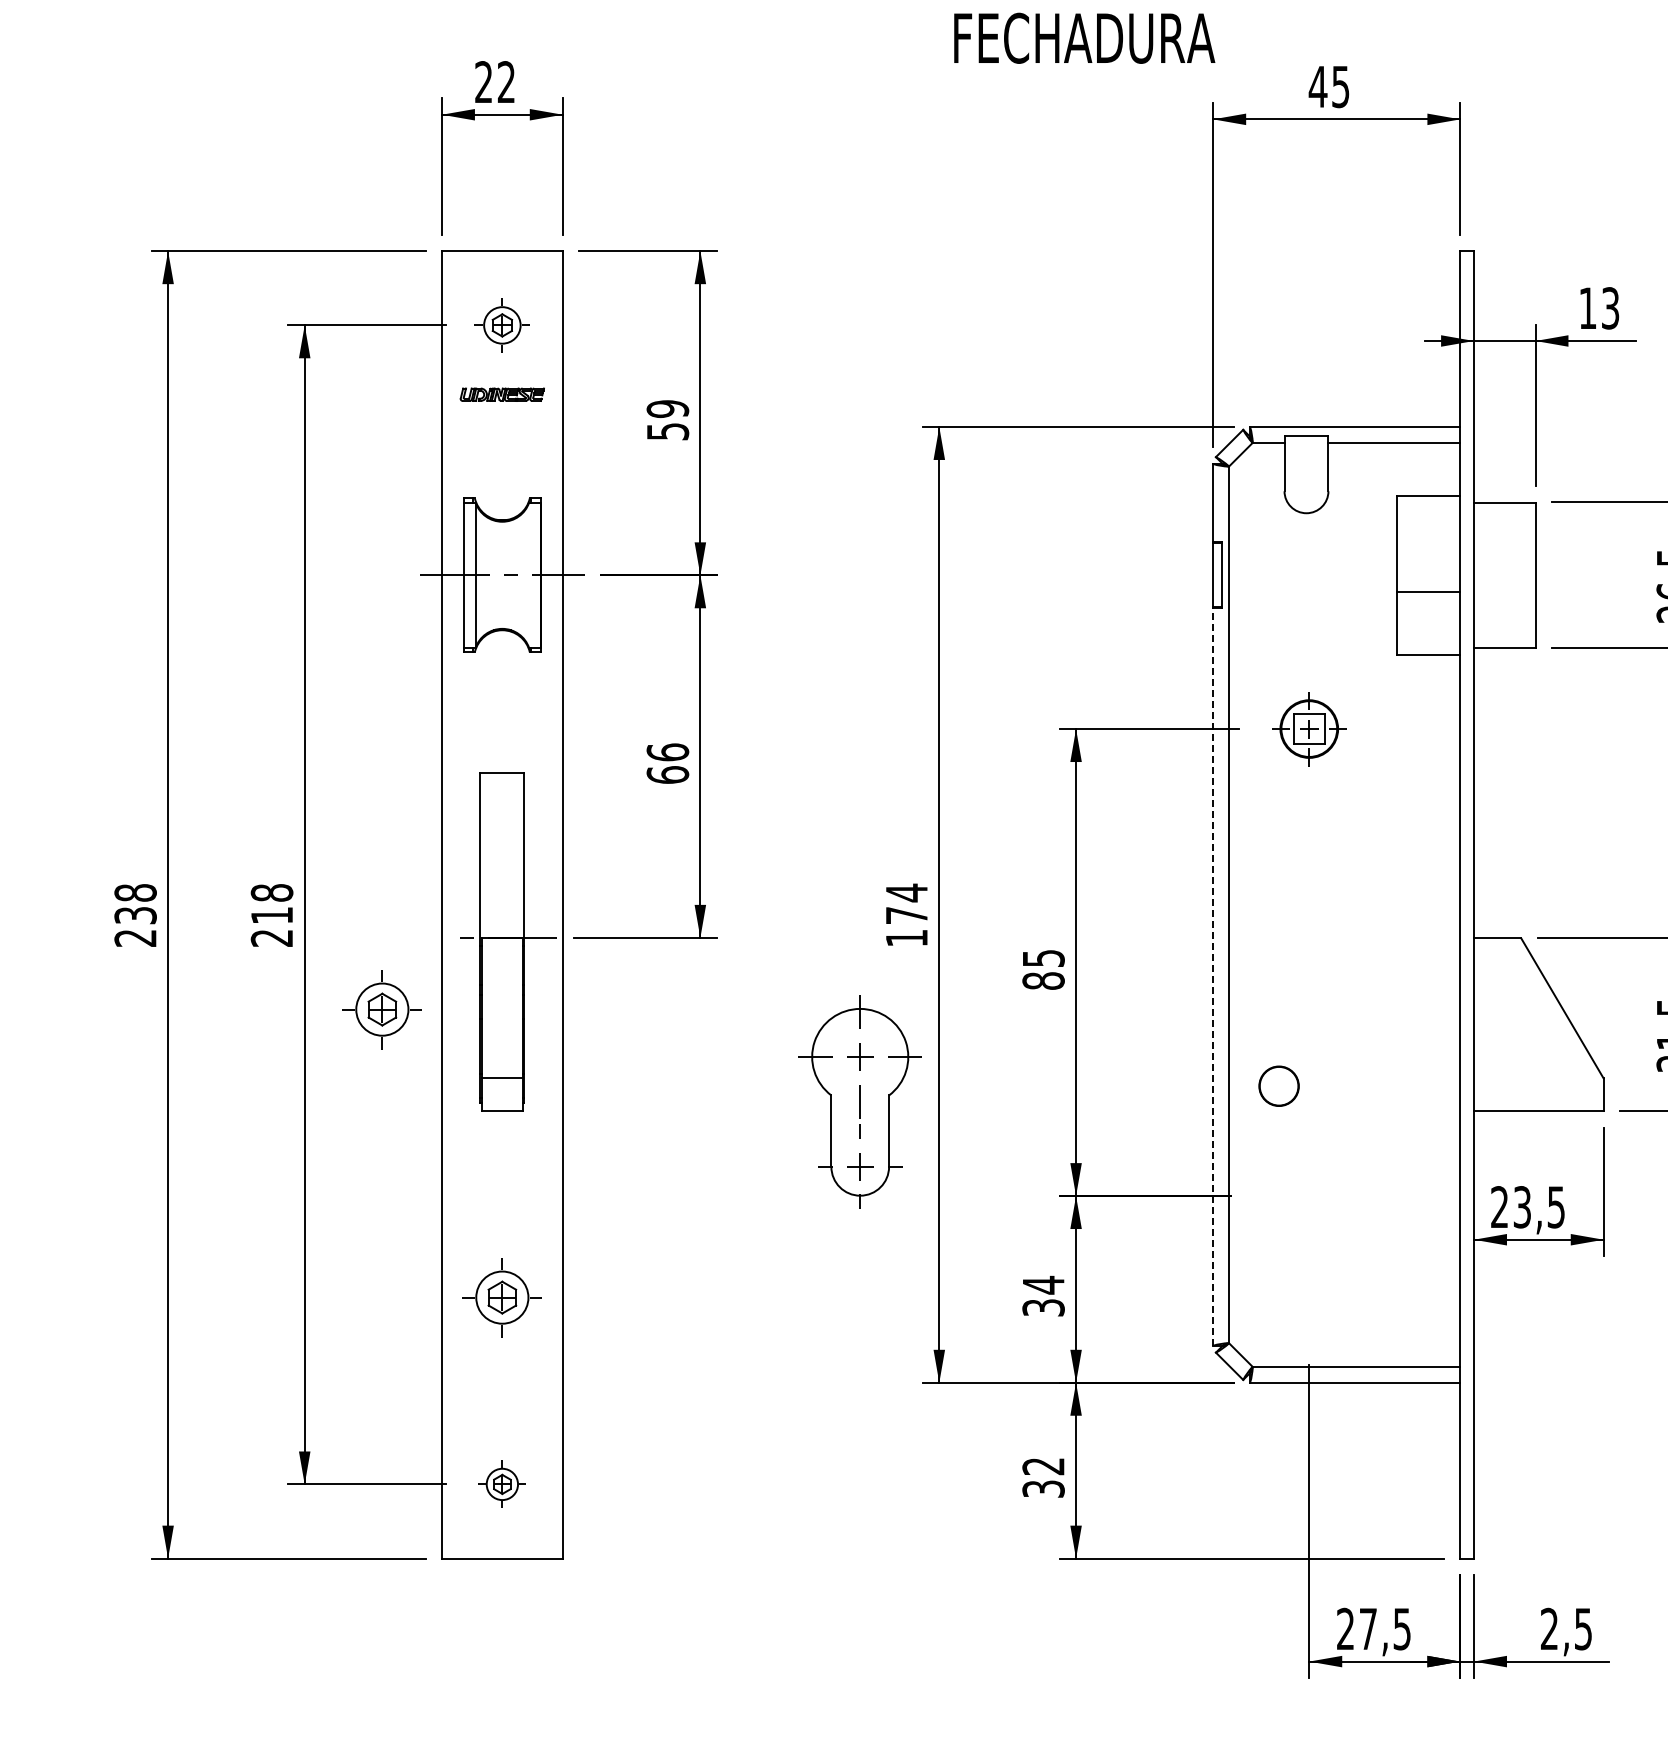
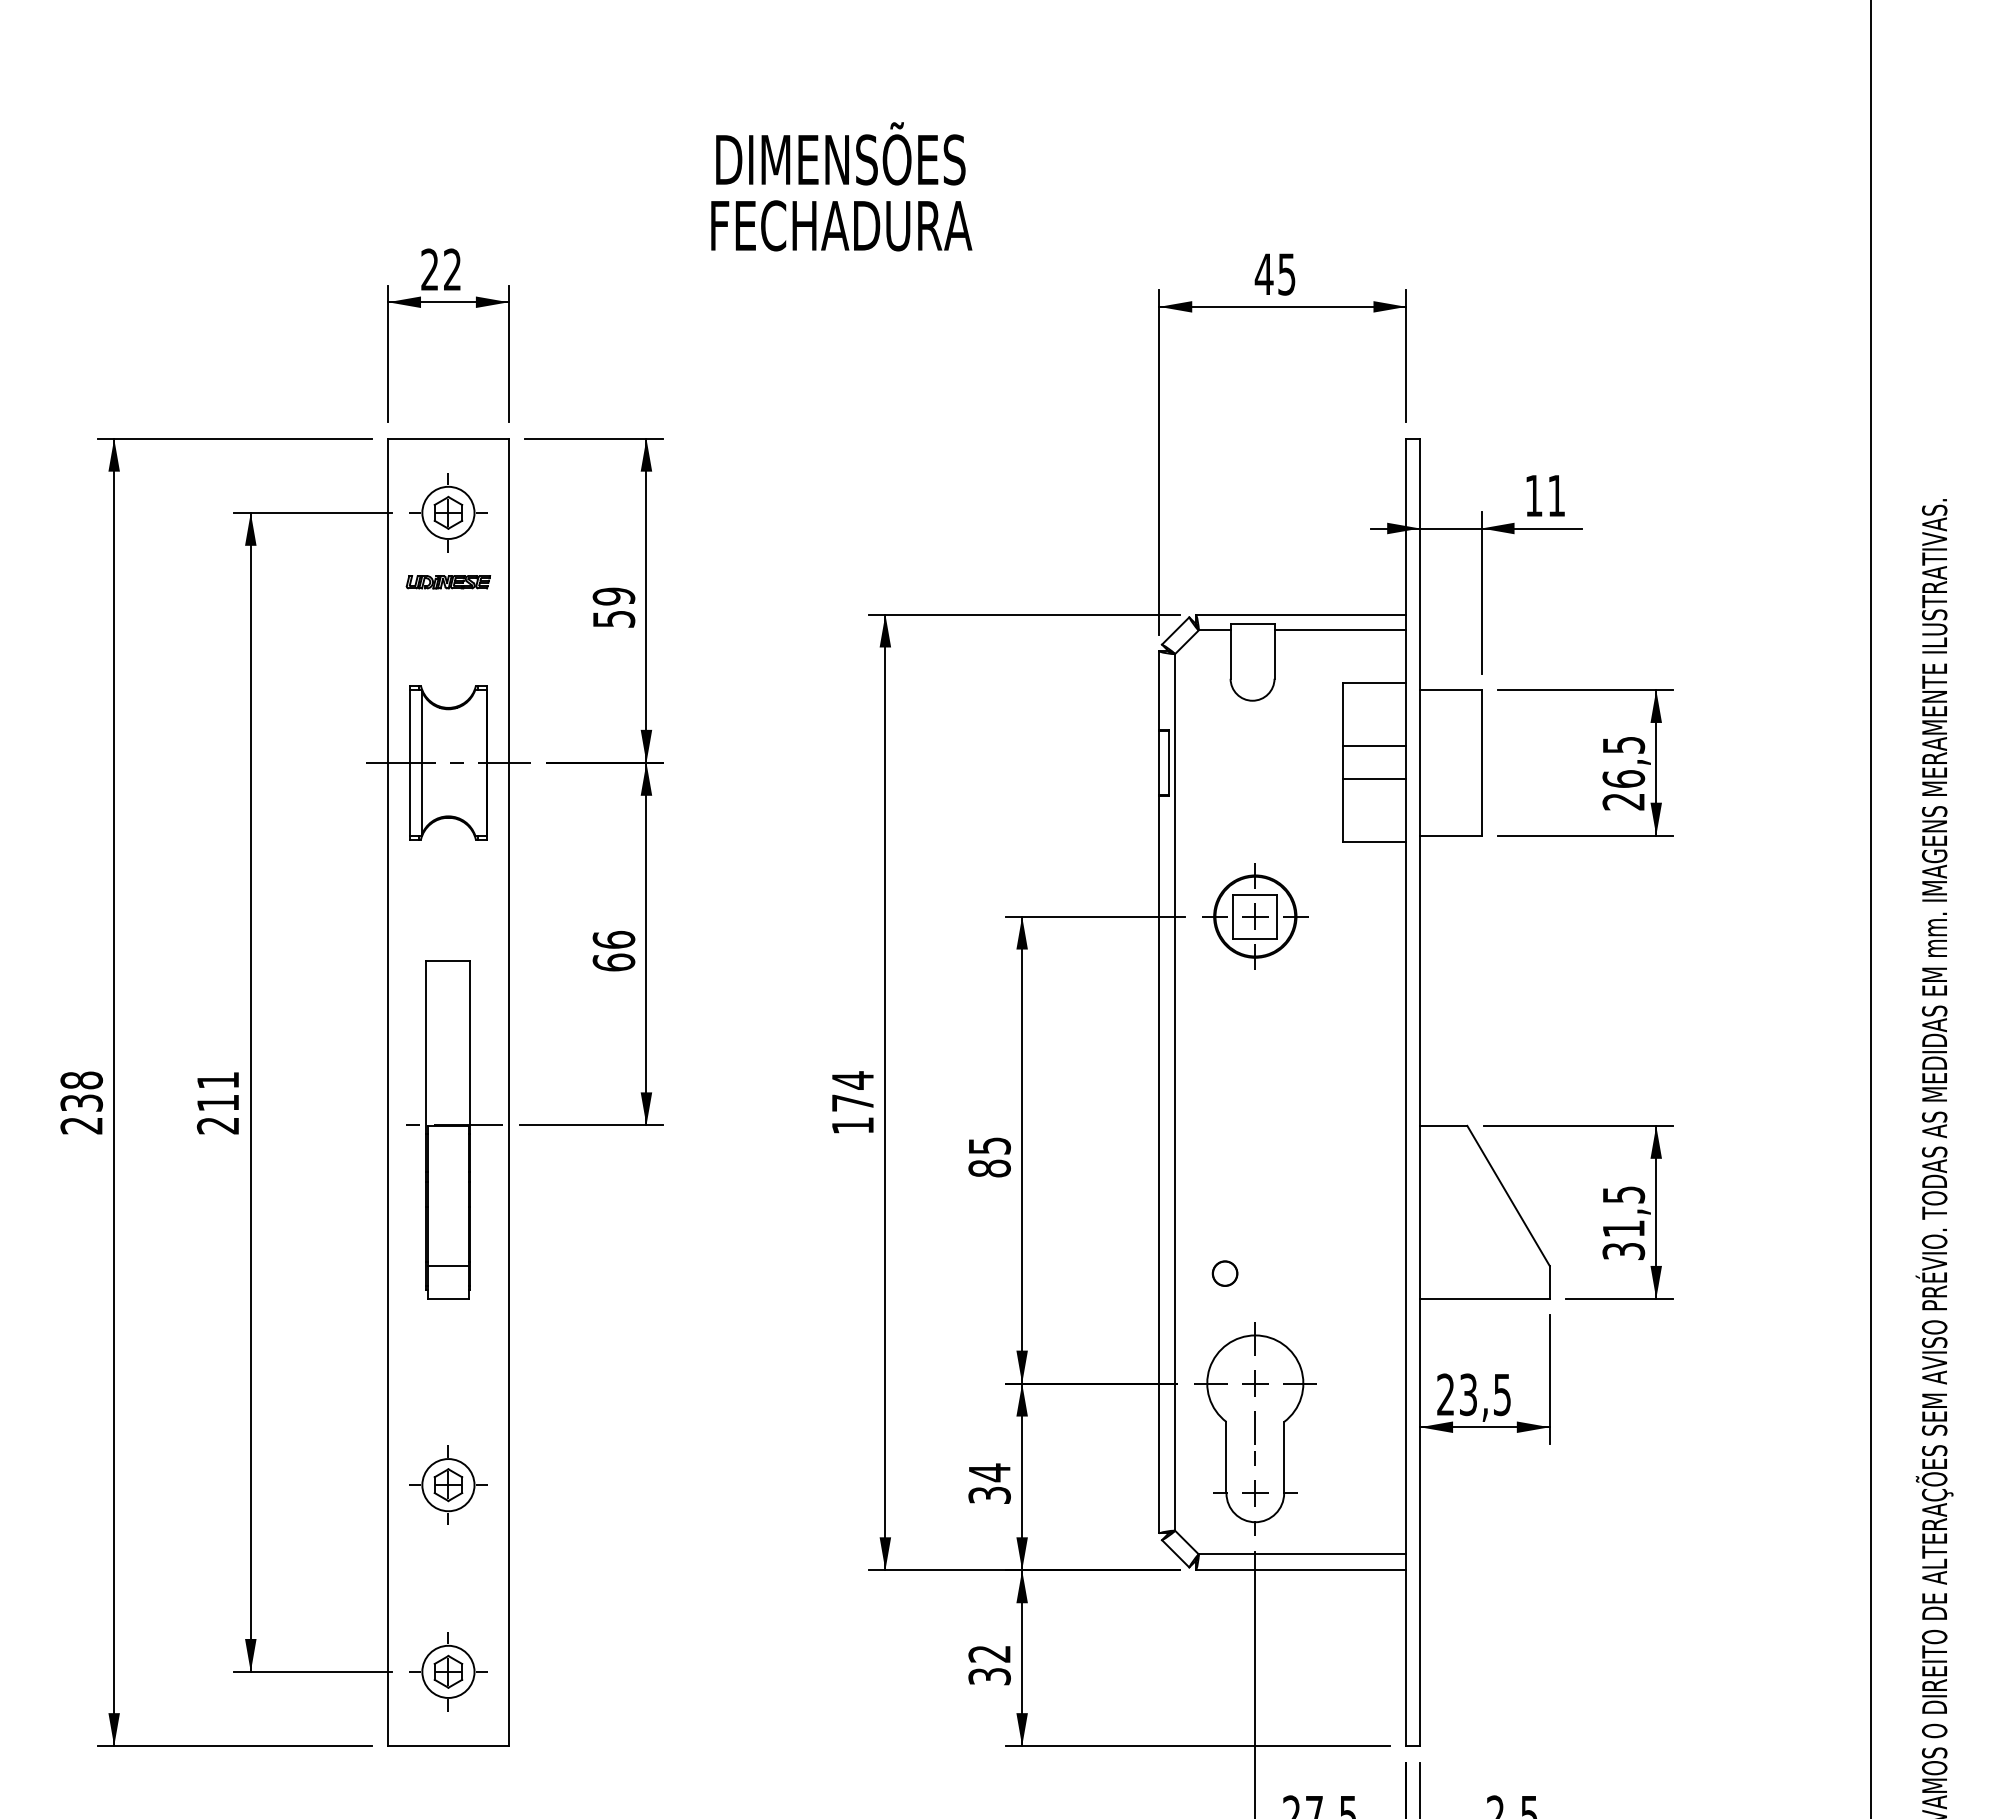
text: (1084, 37) -> (841, 225), moved
text: (1610, 307) -> (1556, 495), 13 -> 11
part: (502, 324) -> (448, 512), size x1.43
line: (1428, 558) -> (1374, 746), added
part: (1309, 728) -> (1255, 916), size x1.43
text: (271, 892) -> (217, 1080), 218 -> 211
line: (1213, 976) -> (1159, 1164), dashed -> solid
part: (382, 1008) -> (328, 1196), removed
part: (1278, 1085) -> (1224, 1273), size x0.62
part: (860, 1101) -> (1255, 1428), moved
part: (502, 1483) -> (448, 1671), size x1.67

